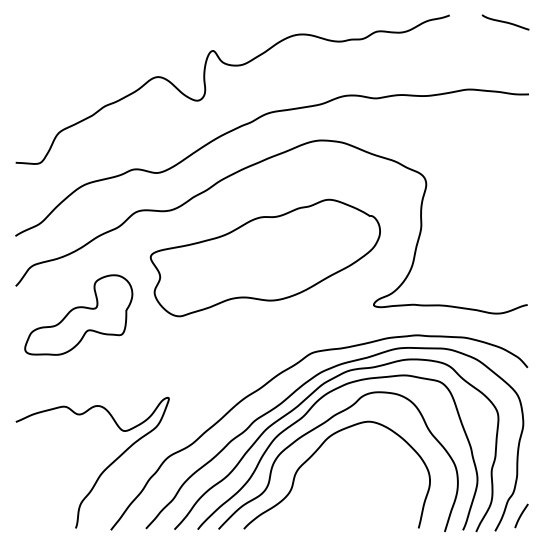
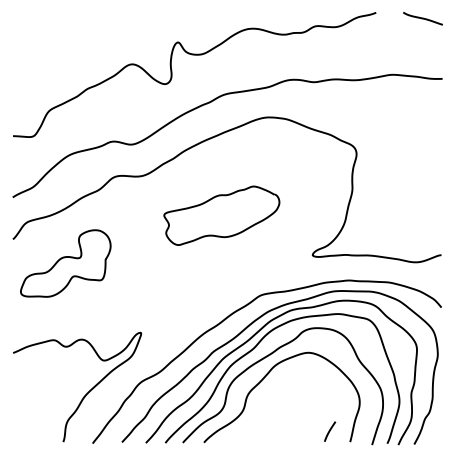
part: (264, 257) -> (221, 215), size x0.6
line: (521, 515) -> (330, 431), moved

